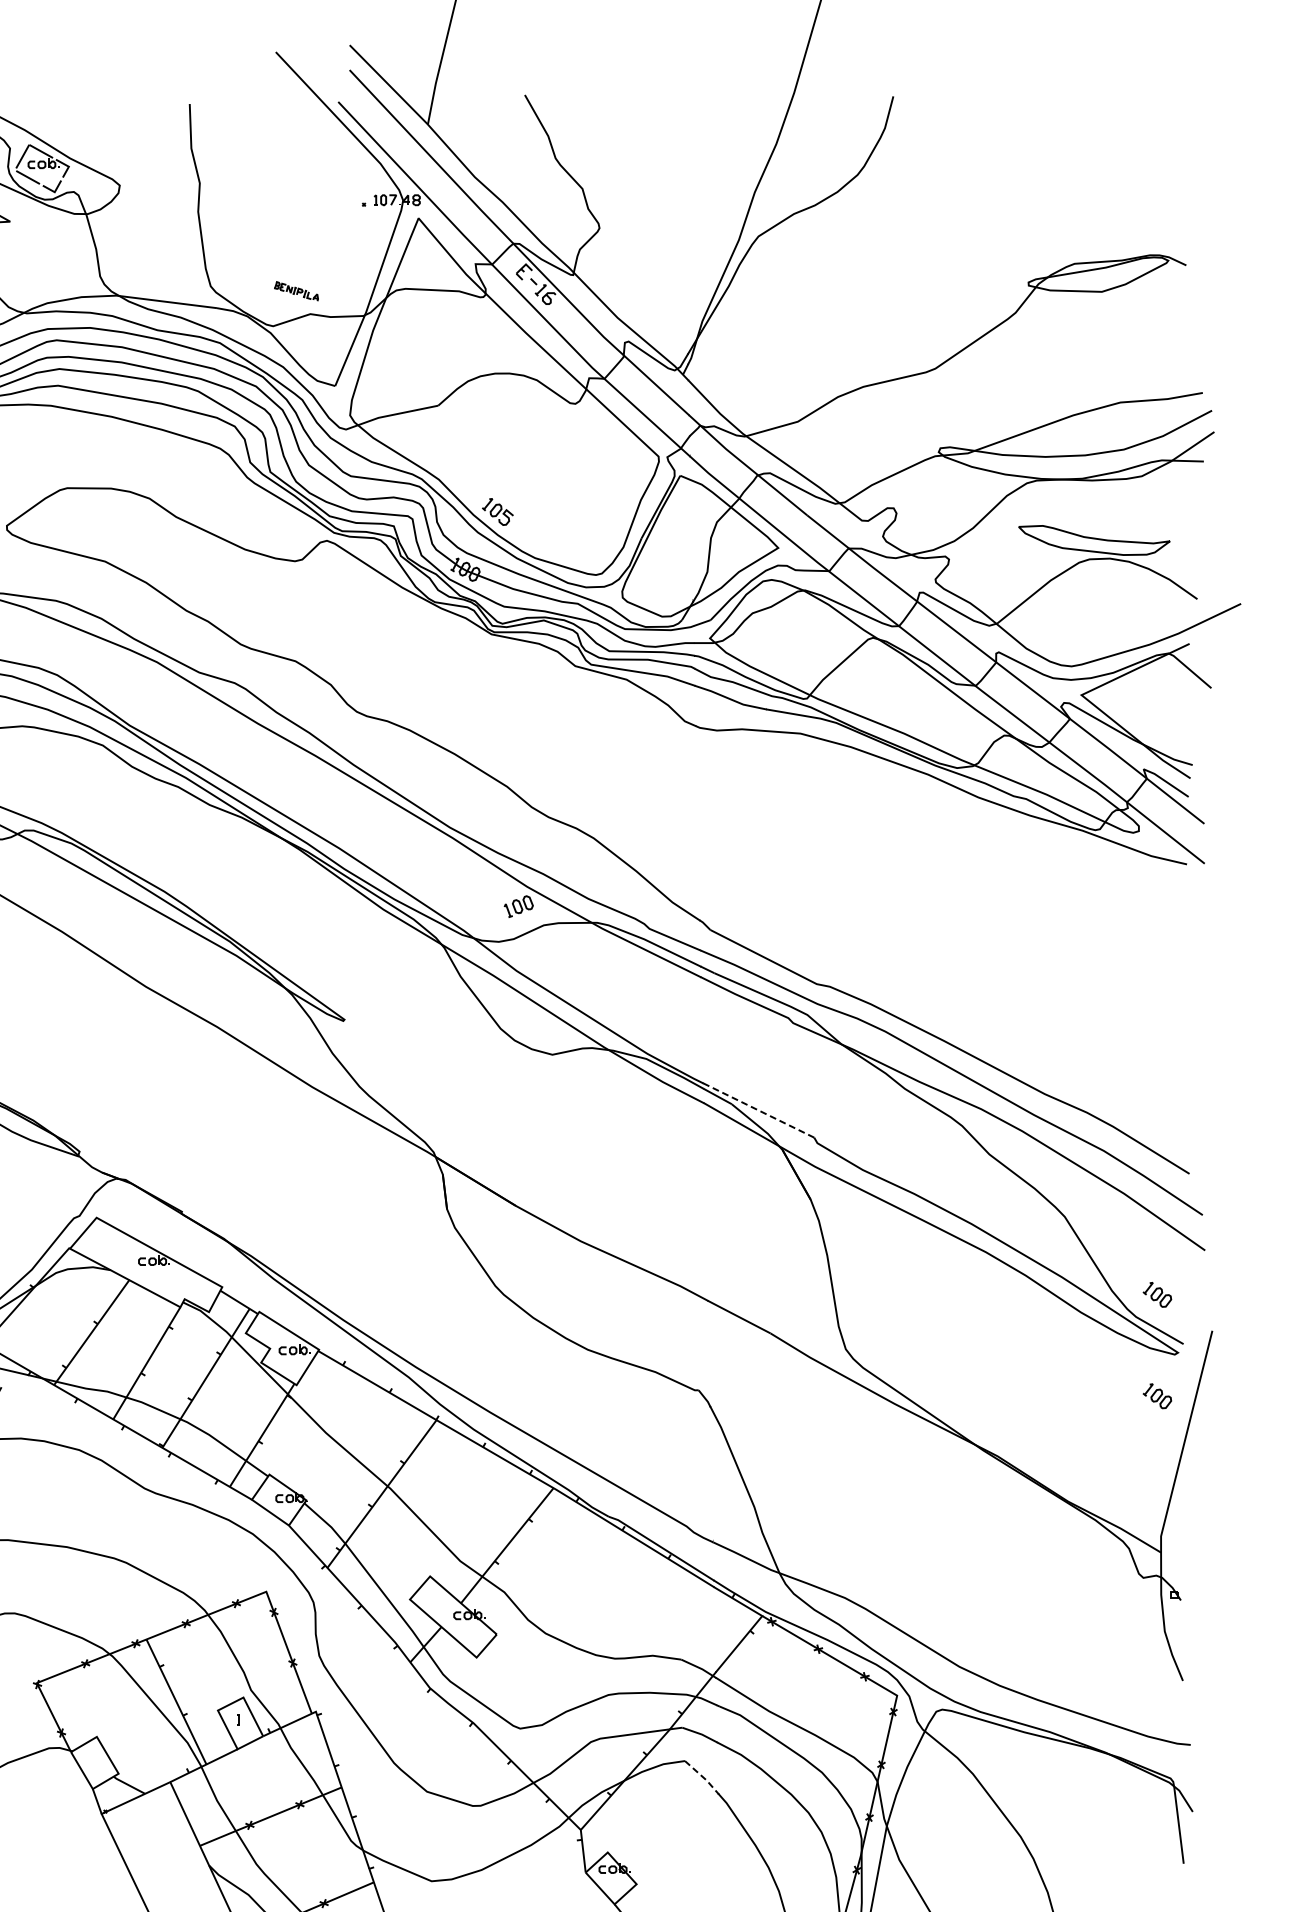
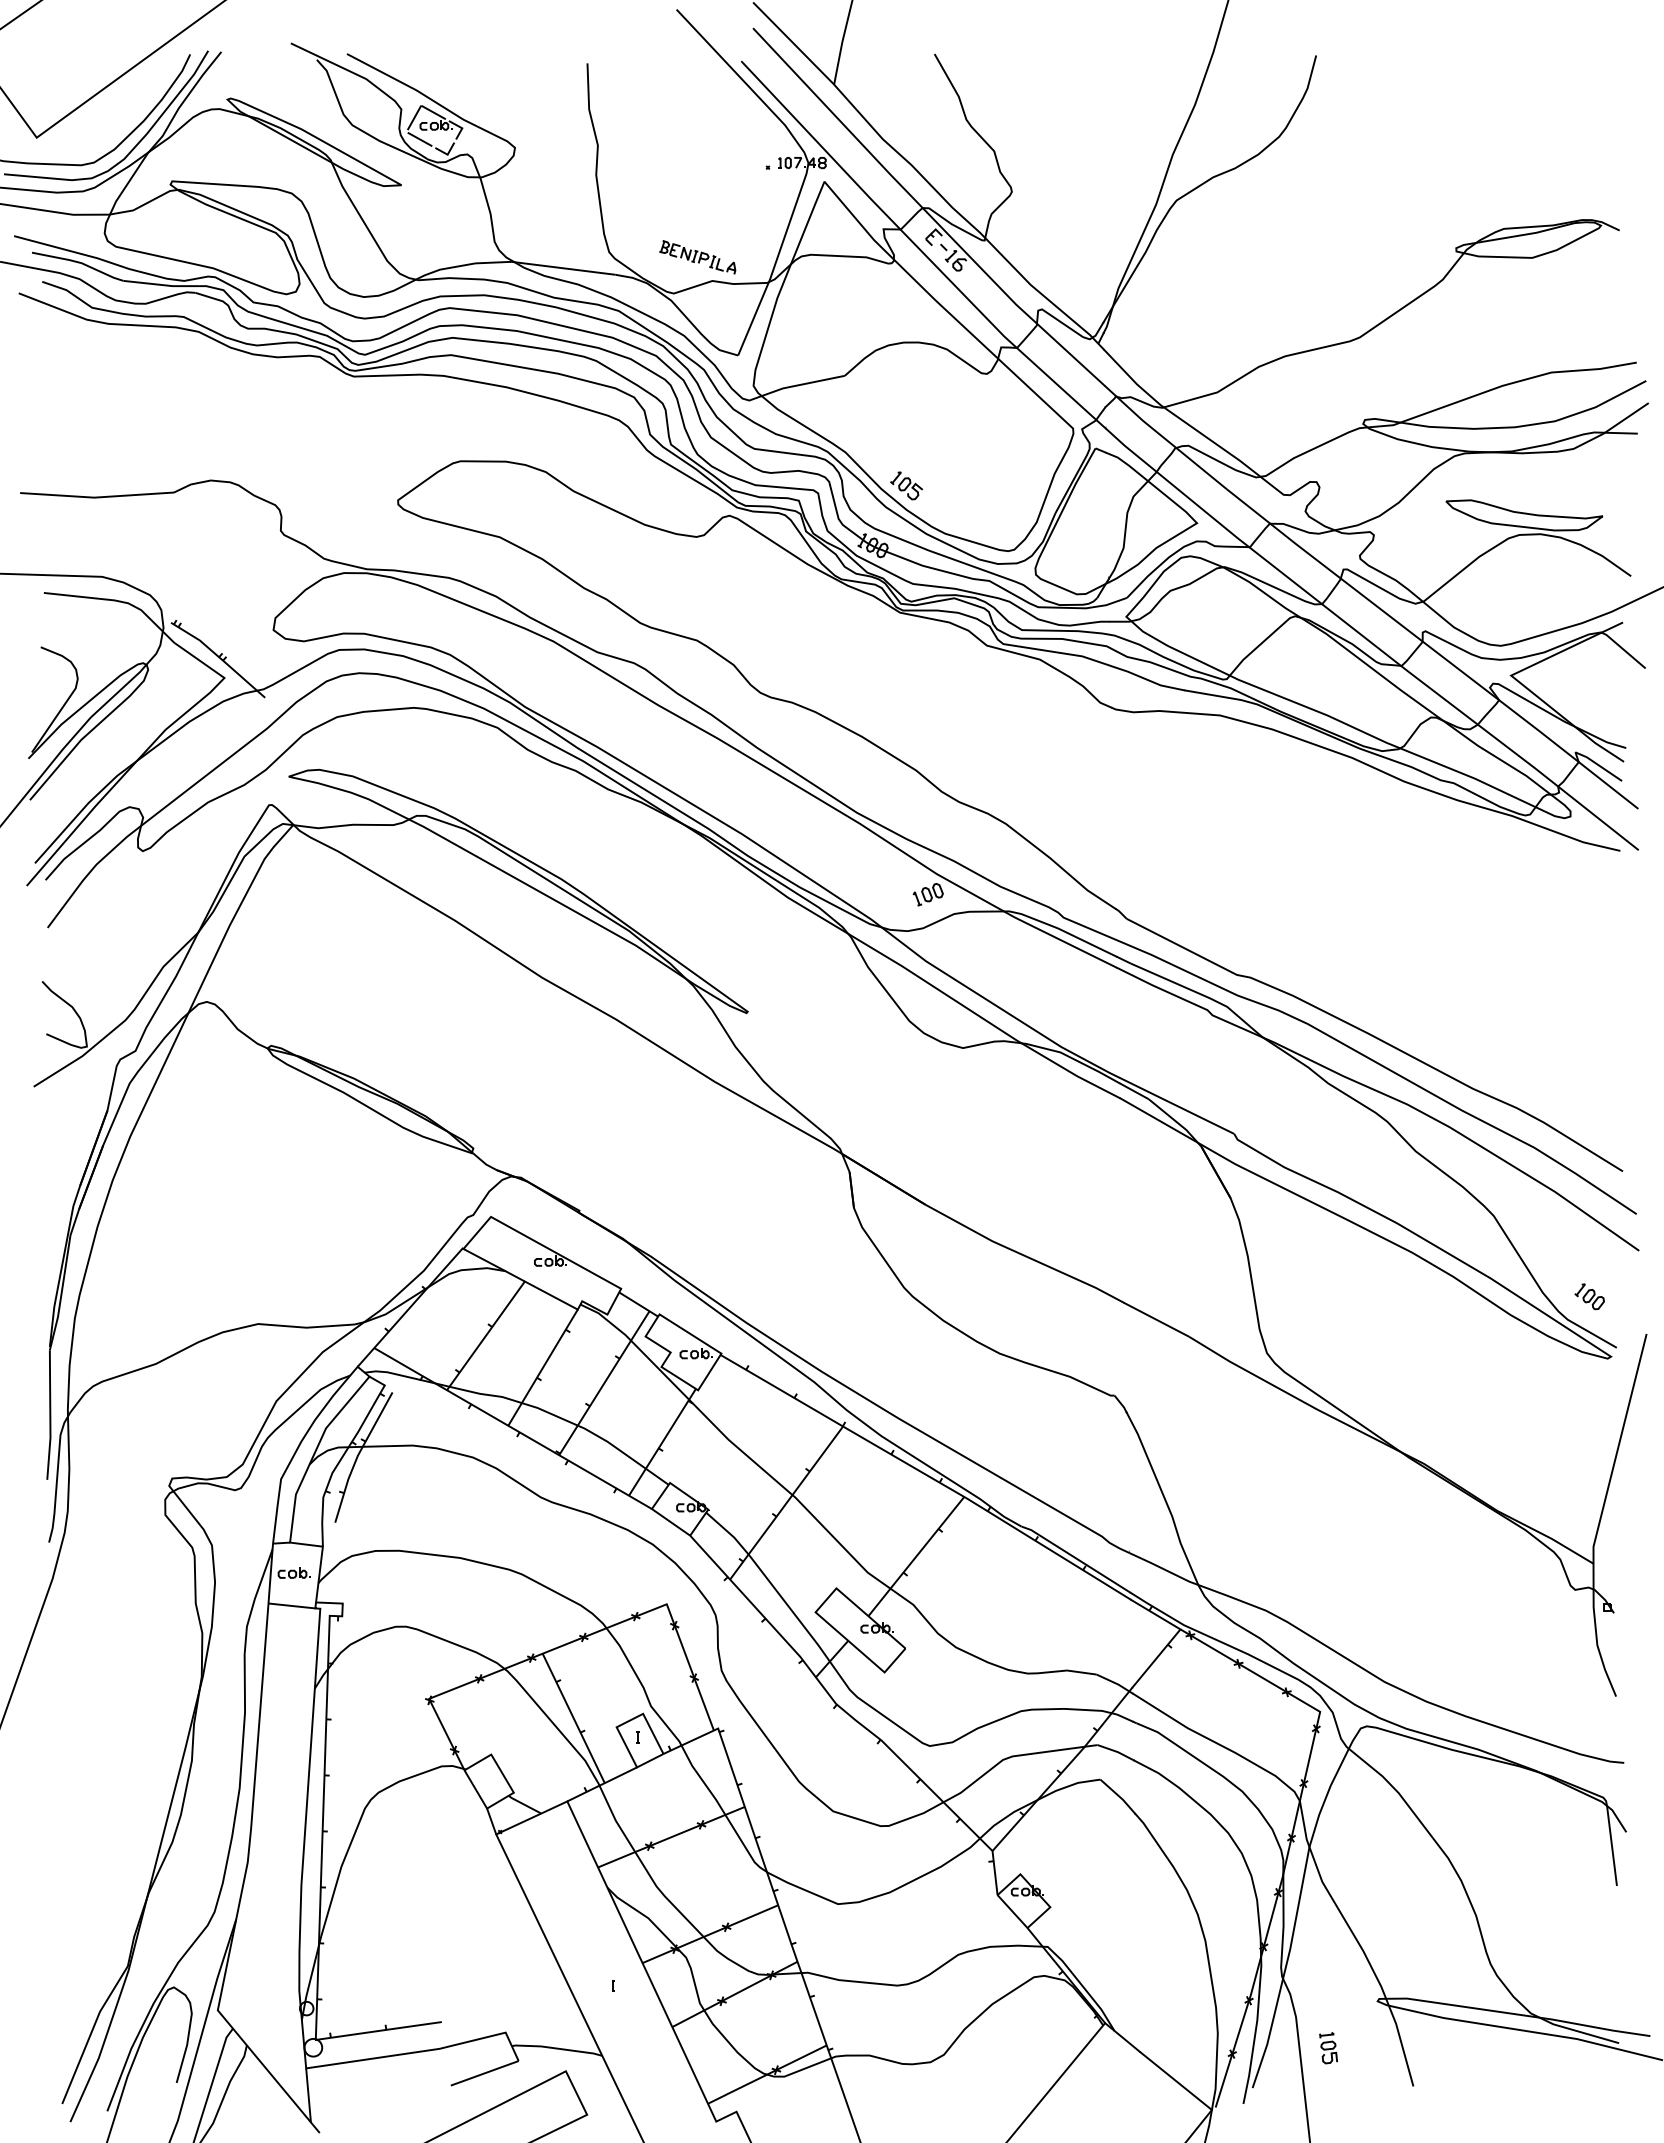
part: (295, 291) -> (697, 257), size x1.67
line: (758, 1110) -> (1176, 1105), dashed -> solid
part: (1157, 1395) -> (1589, 1401), removed
line: (703, 1777) -> (1119, 1796), dashed -> solid

